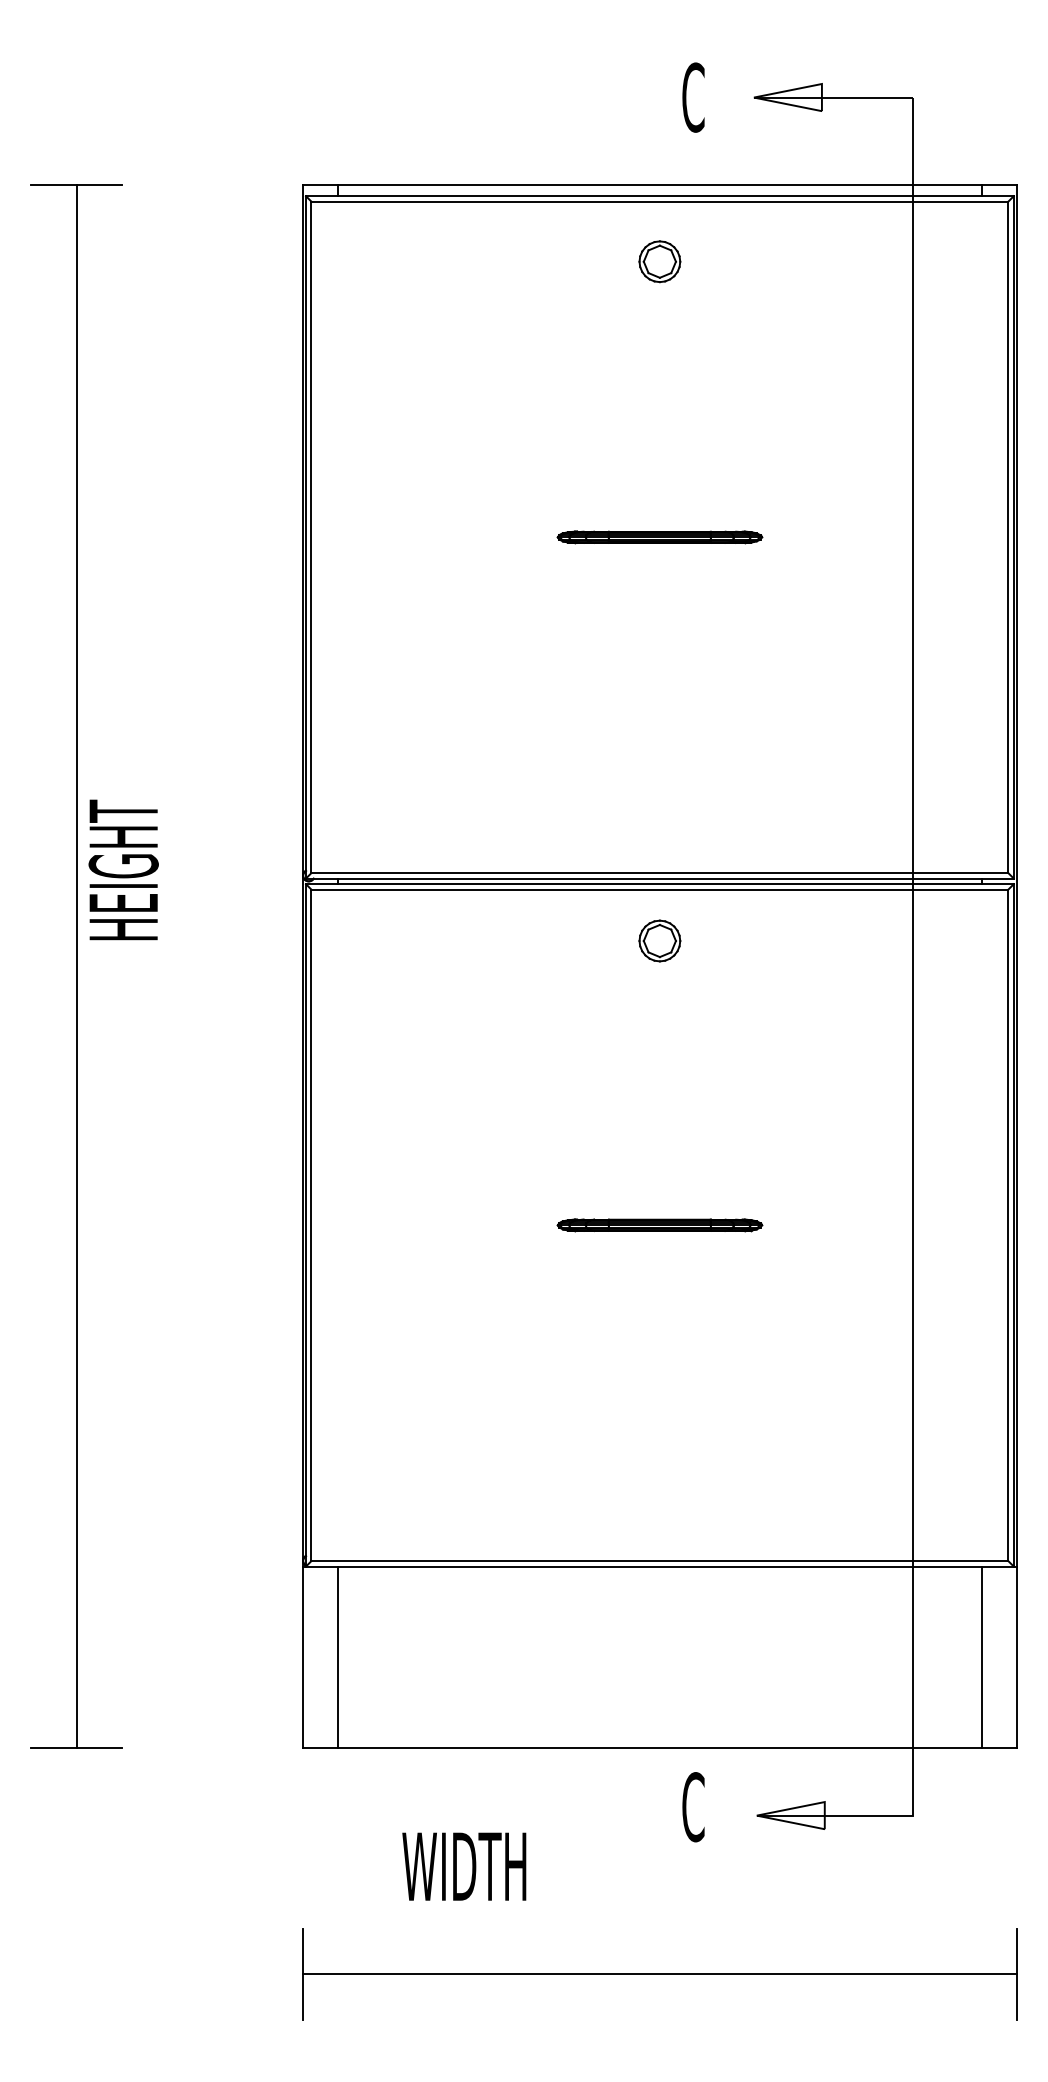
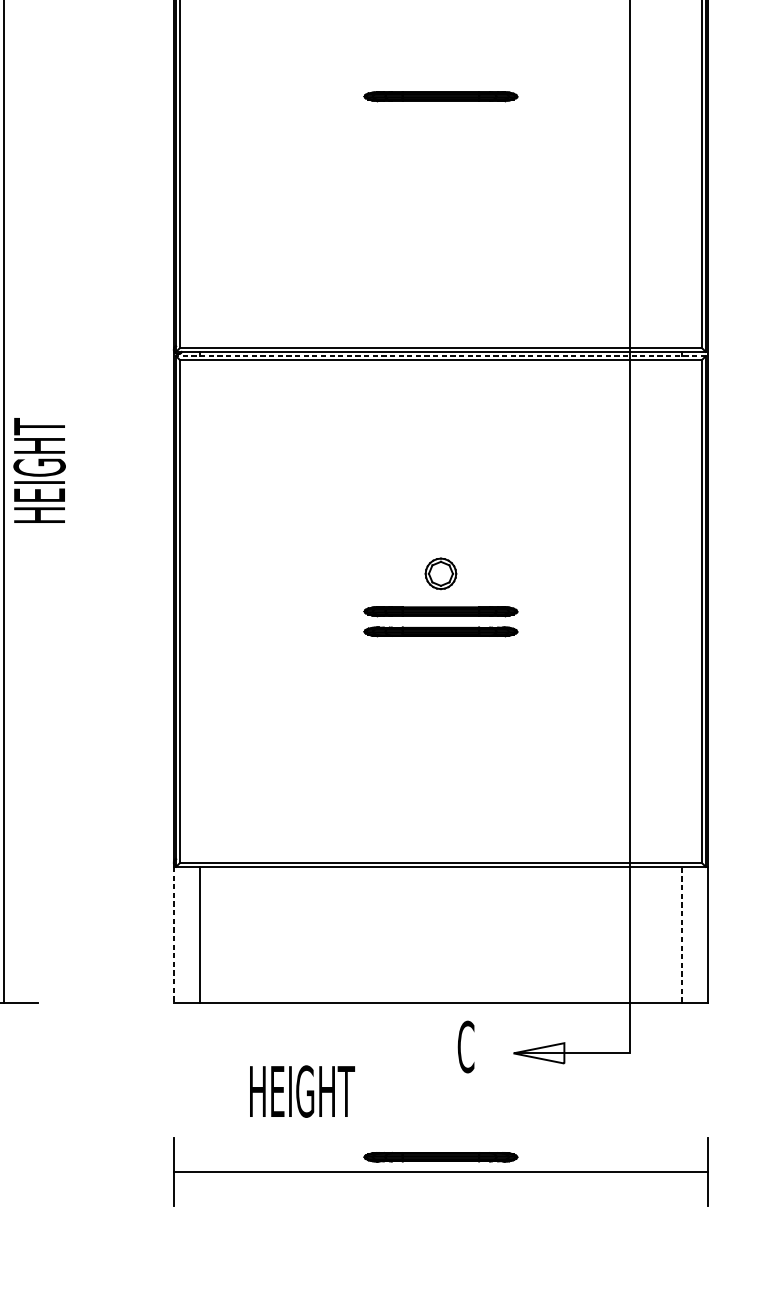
text: (123, 869) -> (39, 470), moved
line: (659, 884) -> (440, 356), solid -> dashed
part: (659, 940) -> (440, 573), moved
part: (659, 1252) -> (440, 631), added
line: (303, 1657) -> (174, 934), solid -> dashed
line: (982, 1657) -> (682, 934), solid -> dashed
text: (473, 1866) -> (301, 1091), WIDTH -> HEIGHT
part: (659, 1954) -> (440, 1157), added

